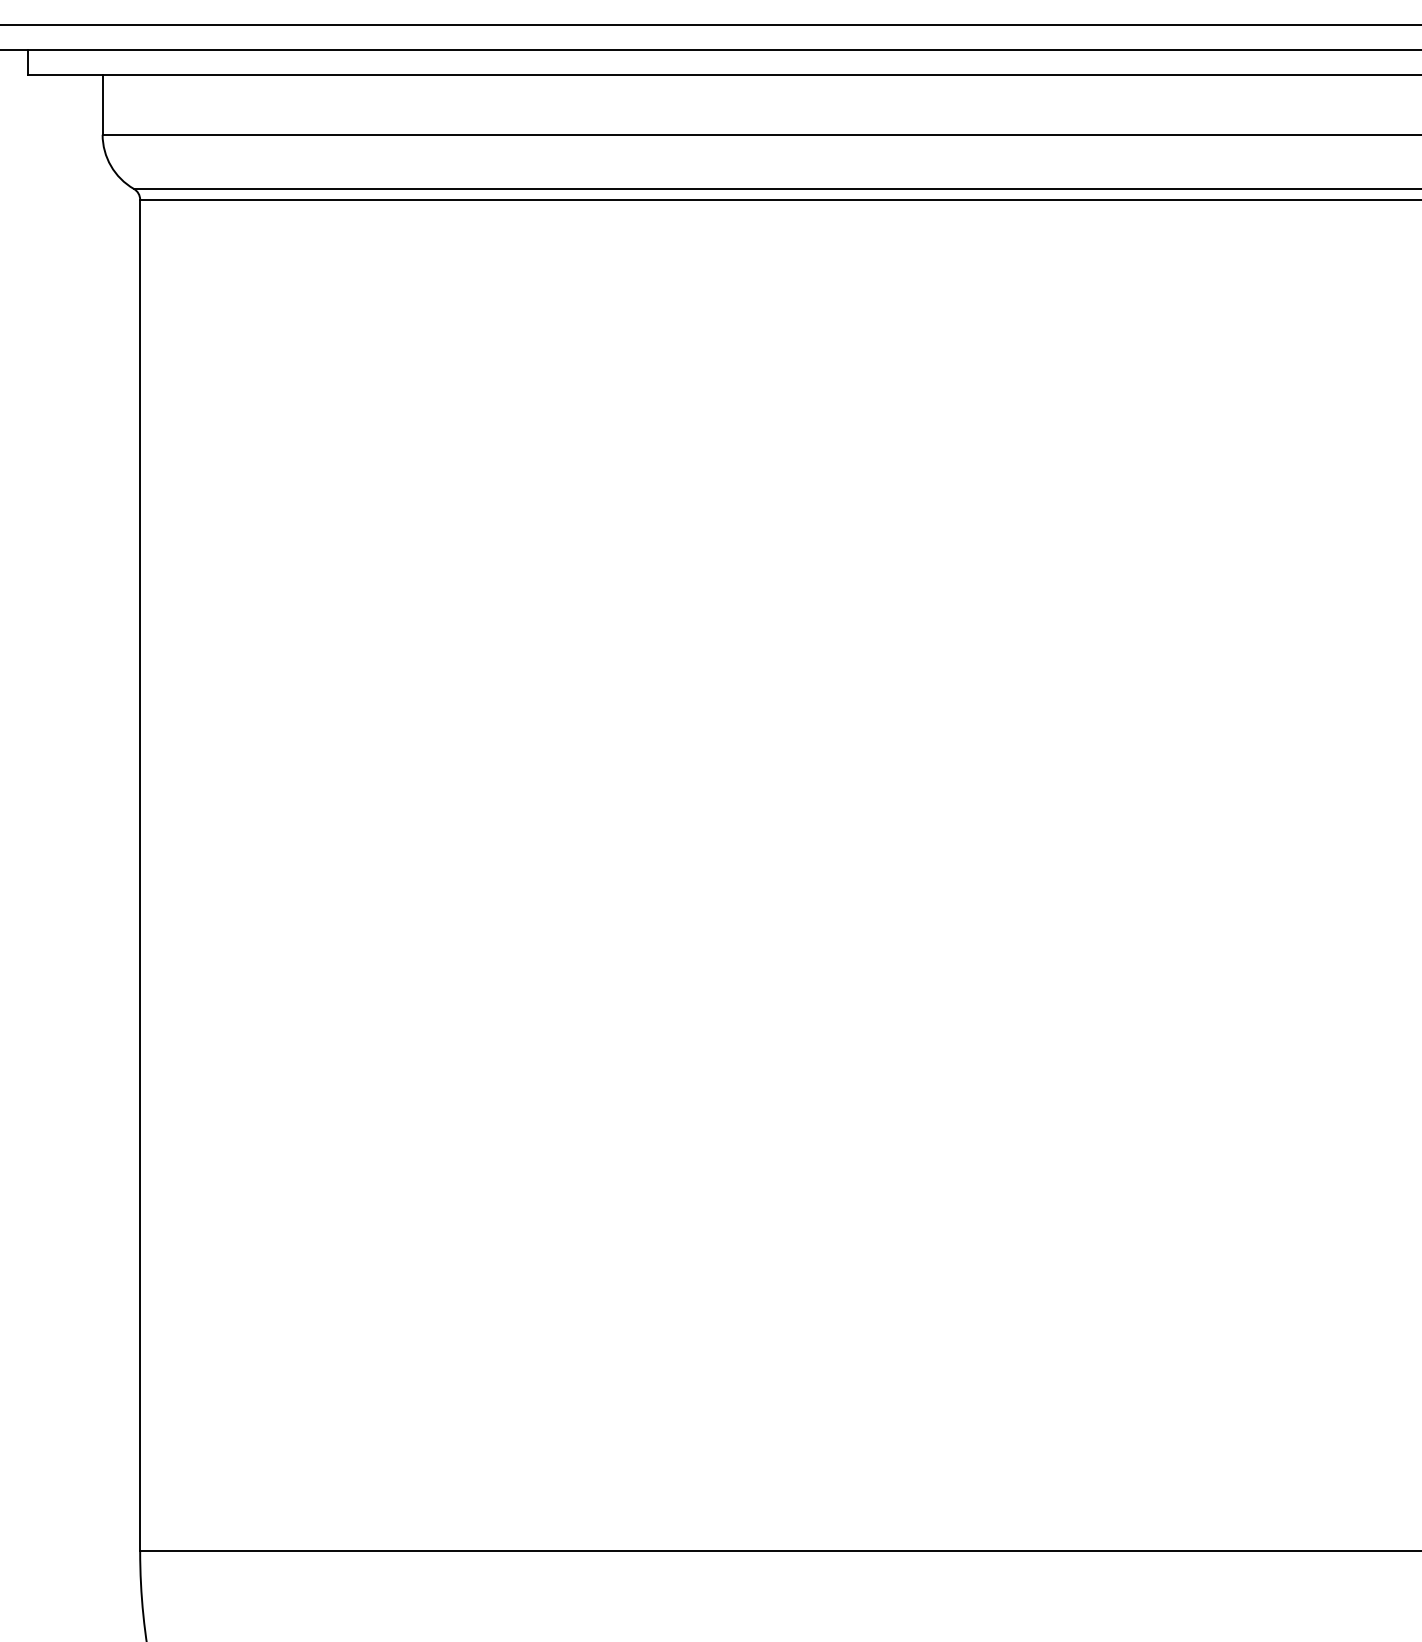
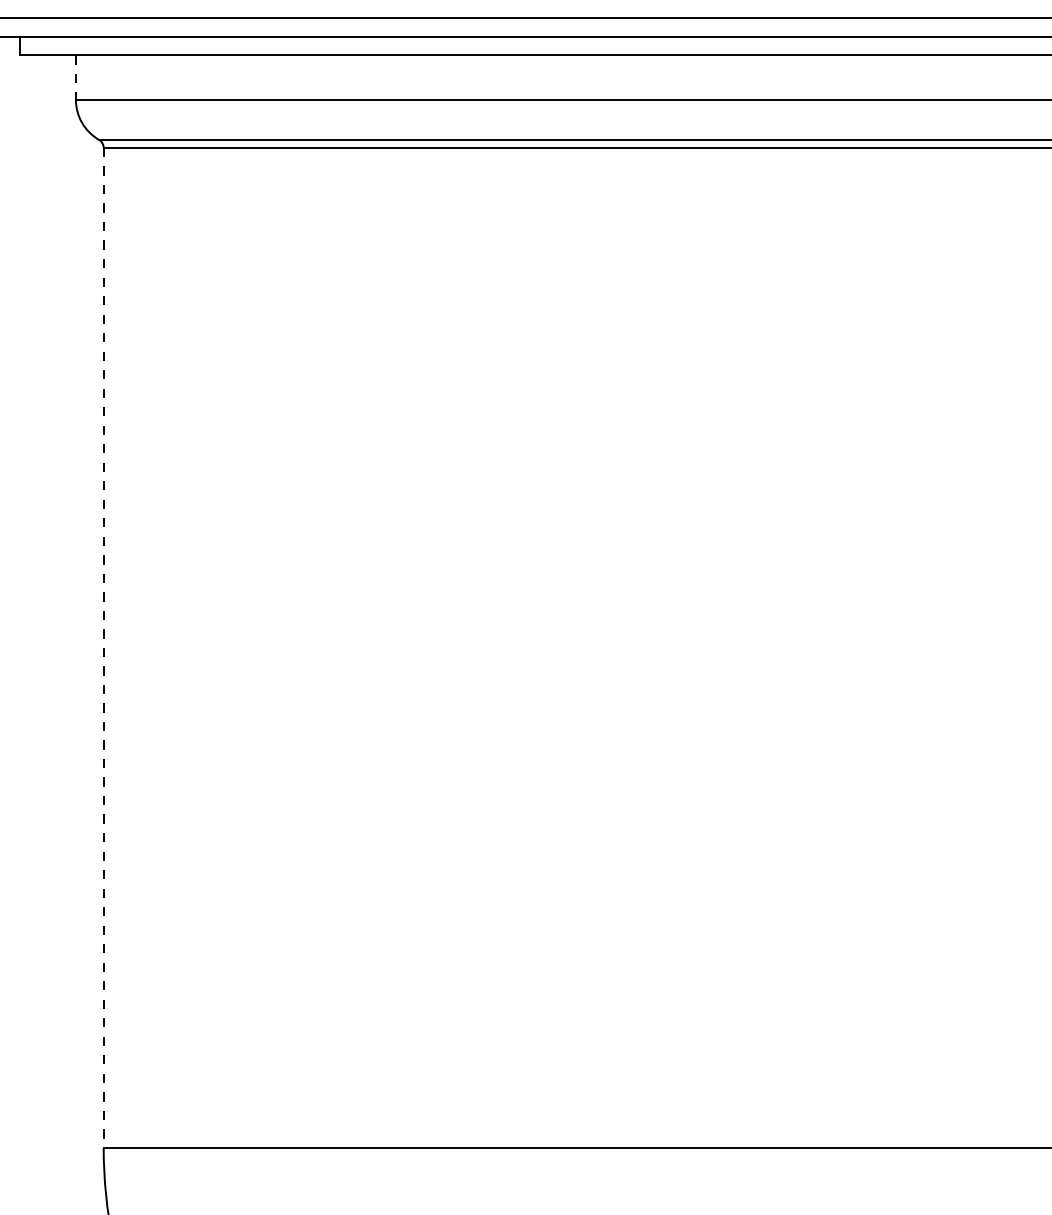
line: (102, 105) -> (75, 78), solid -> dashed
line: (139, 875) -> (103, 647), solid -> dashed

